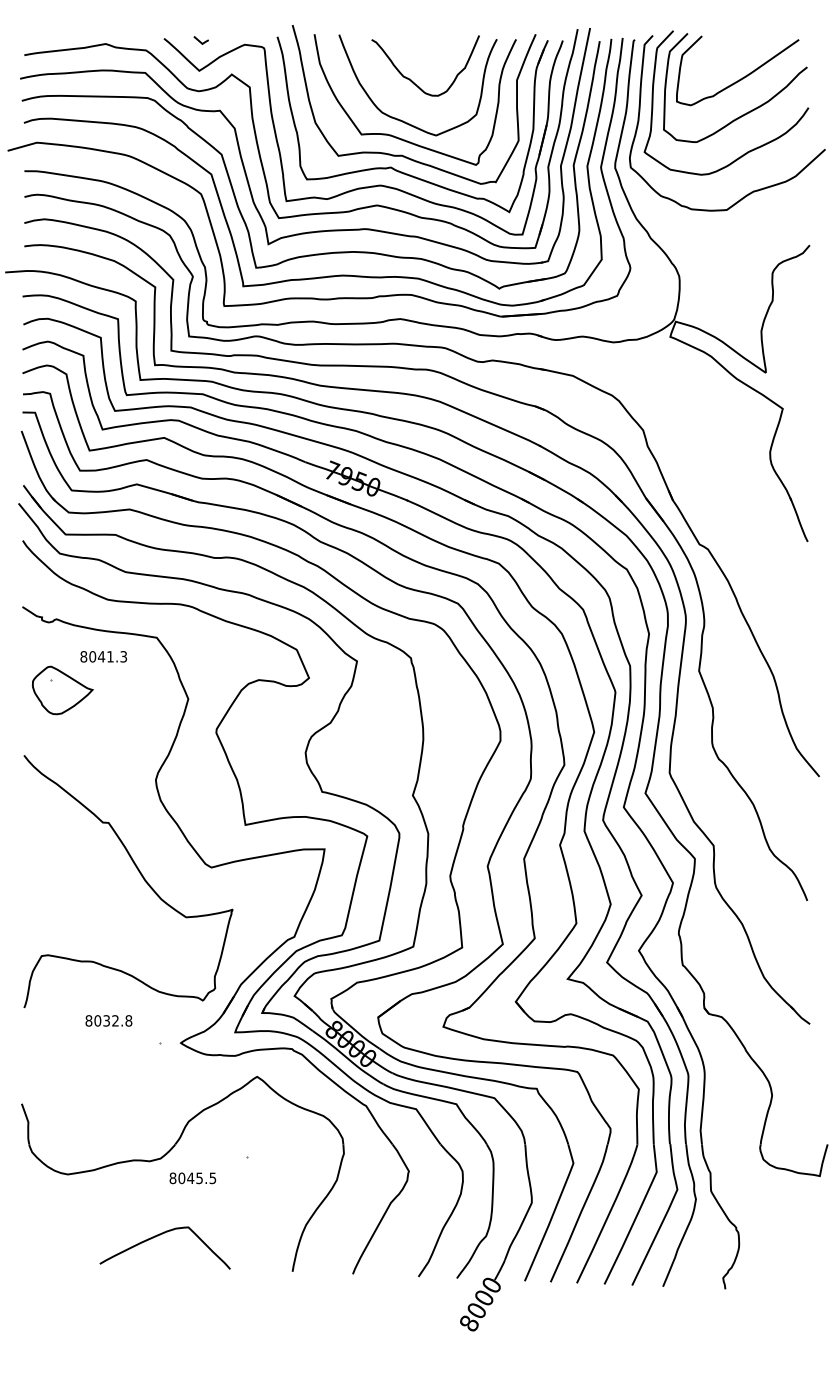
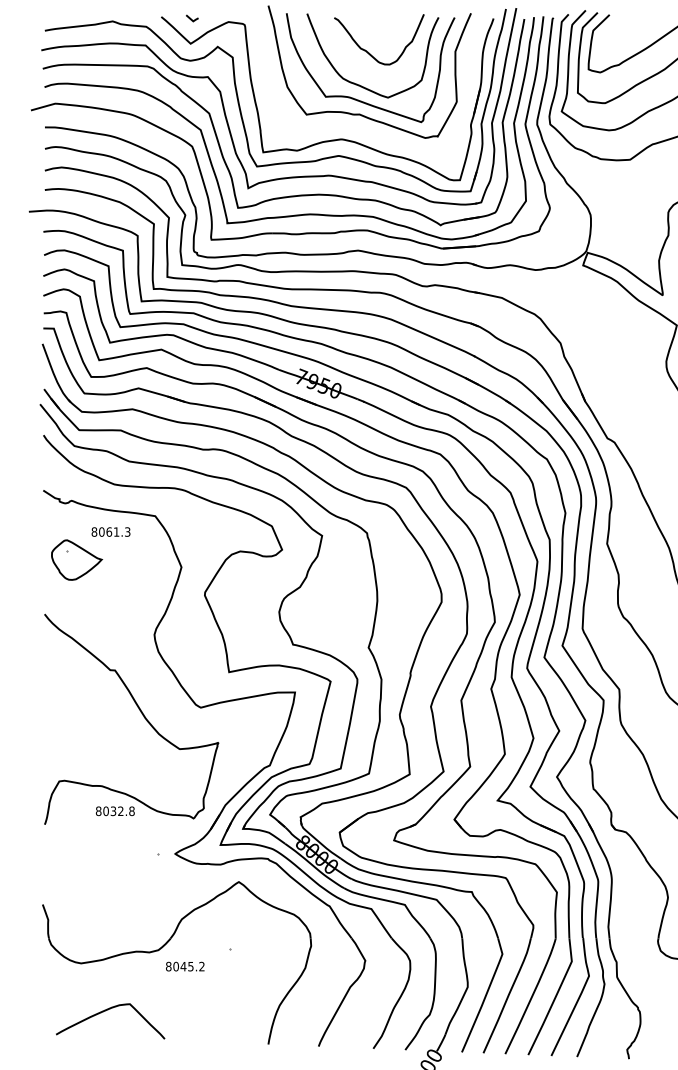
part: (391, 166) -> (350, 123), removed
text: (101, 656) -> (109, 531), 8041.3 -> 8061.3
text: (108, 1020) -> (115, 810), moved
text: (212, 1178) -> (201, 966), 8045.5 -> 8045.2
curve: (158, 1236) -> (105, 1011), moved

